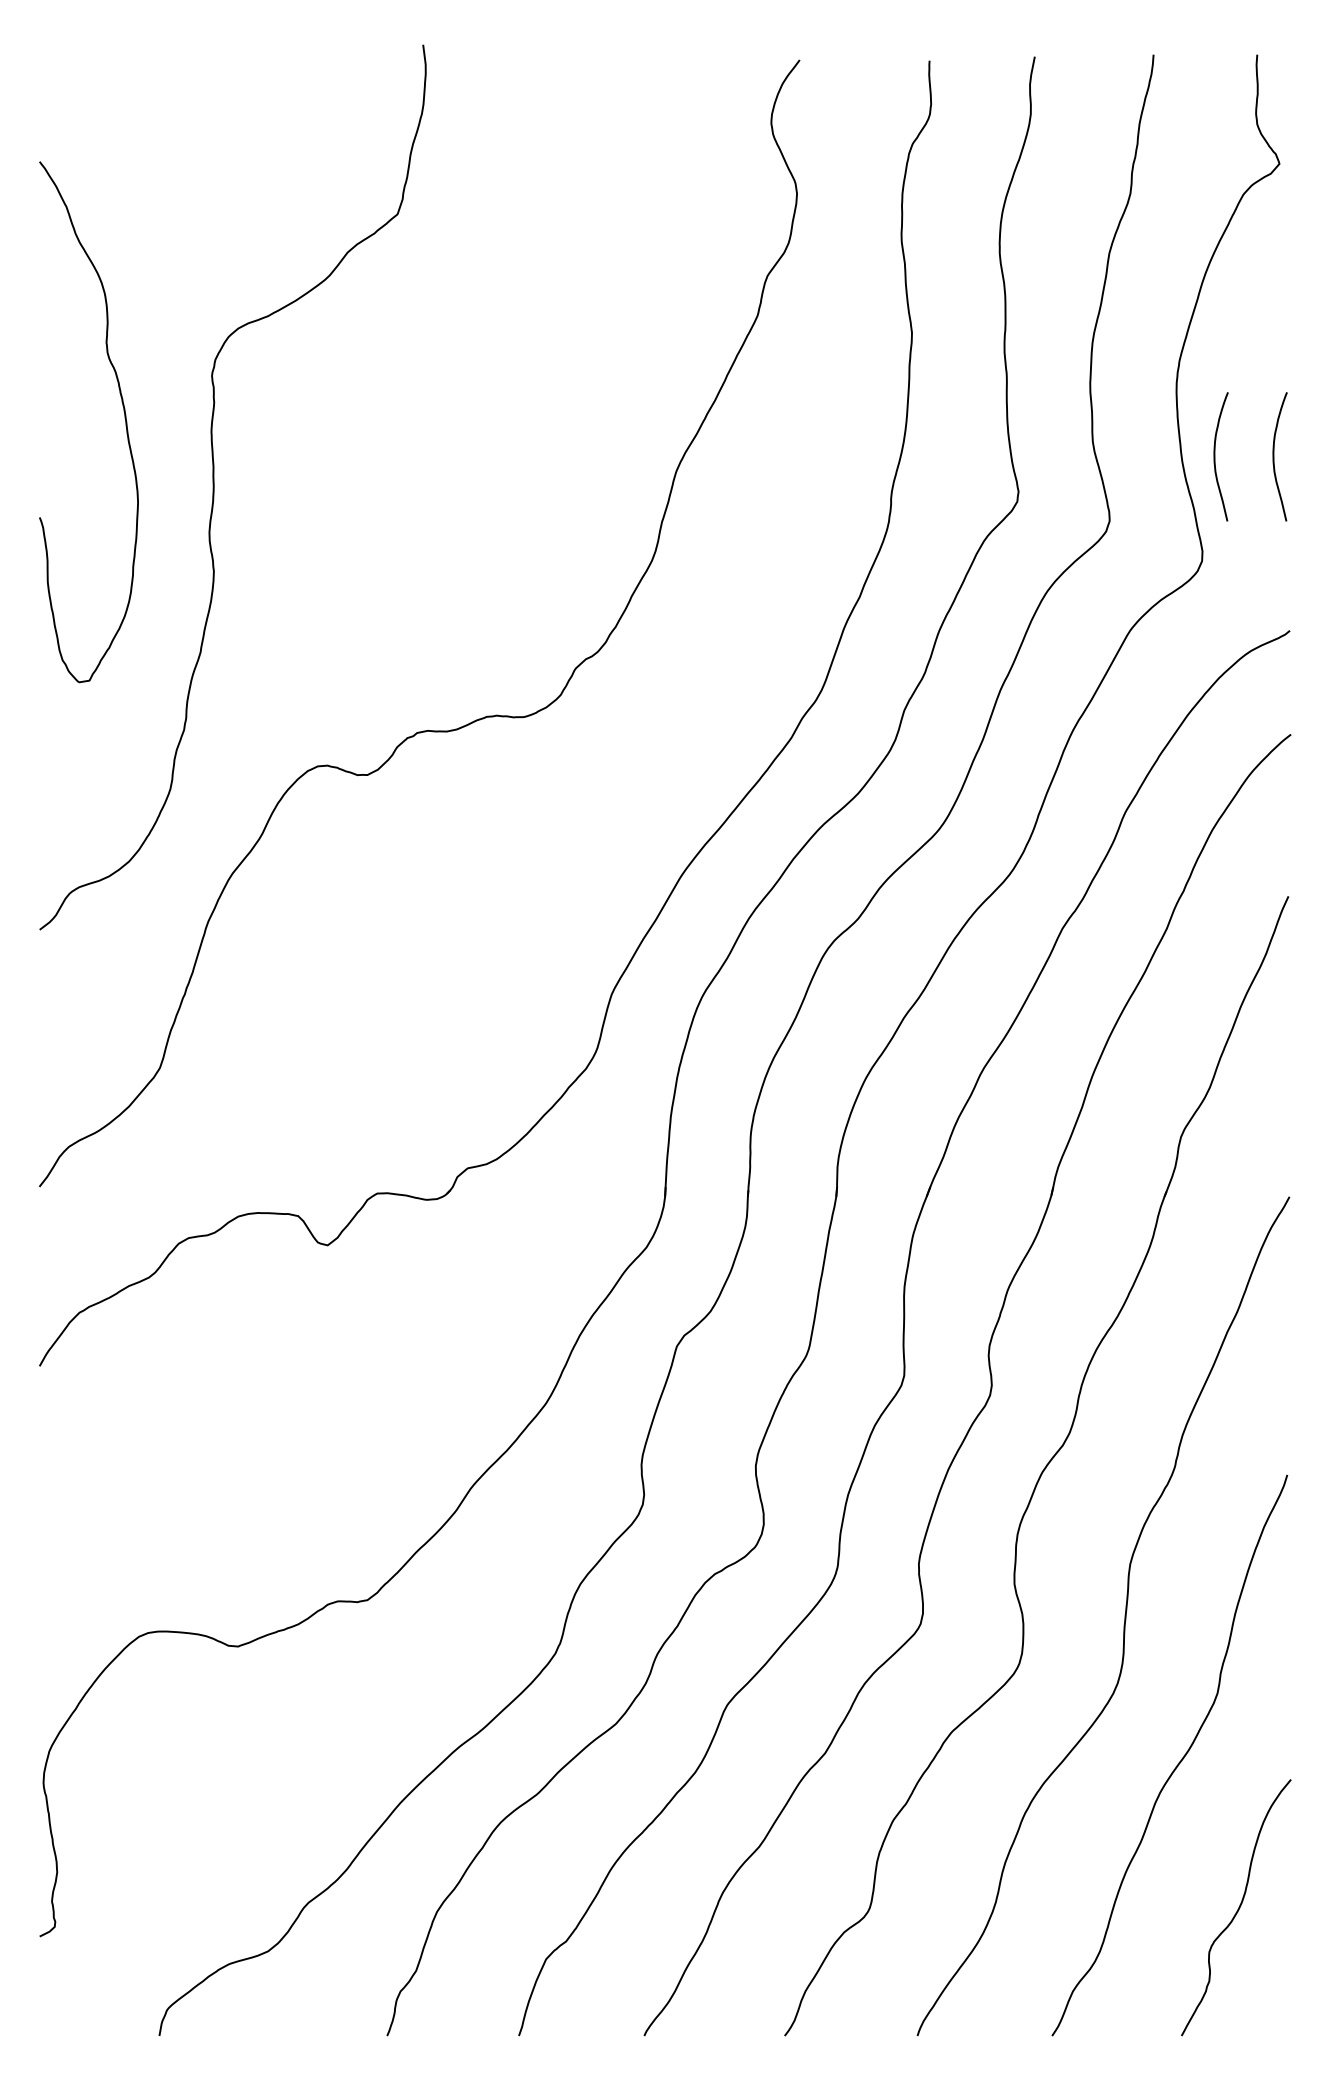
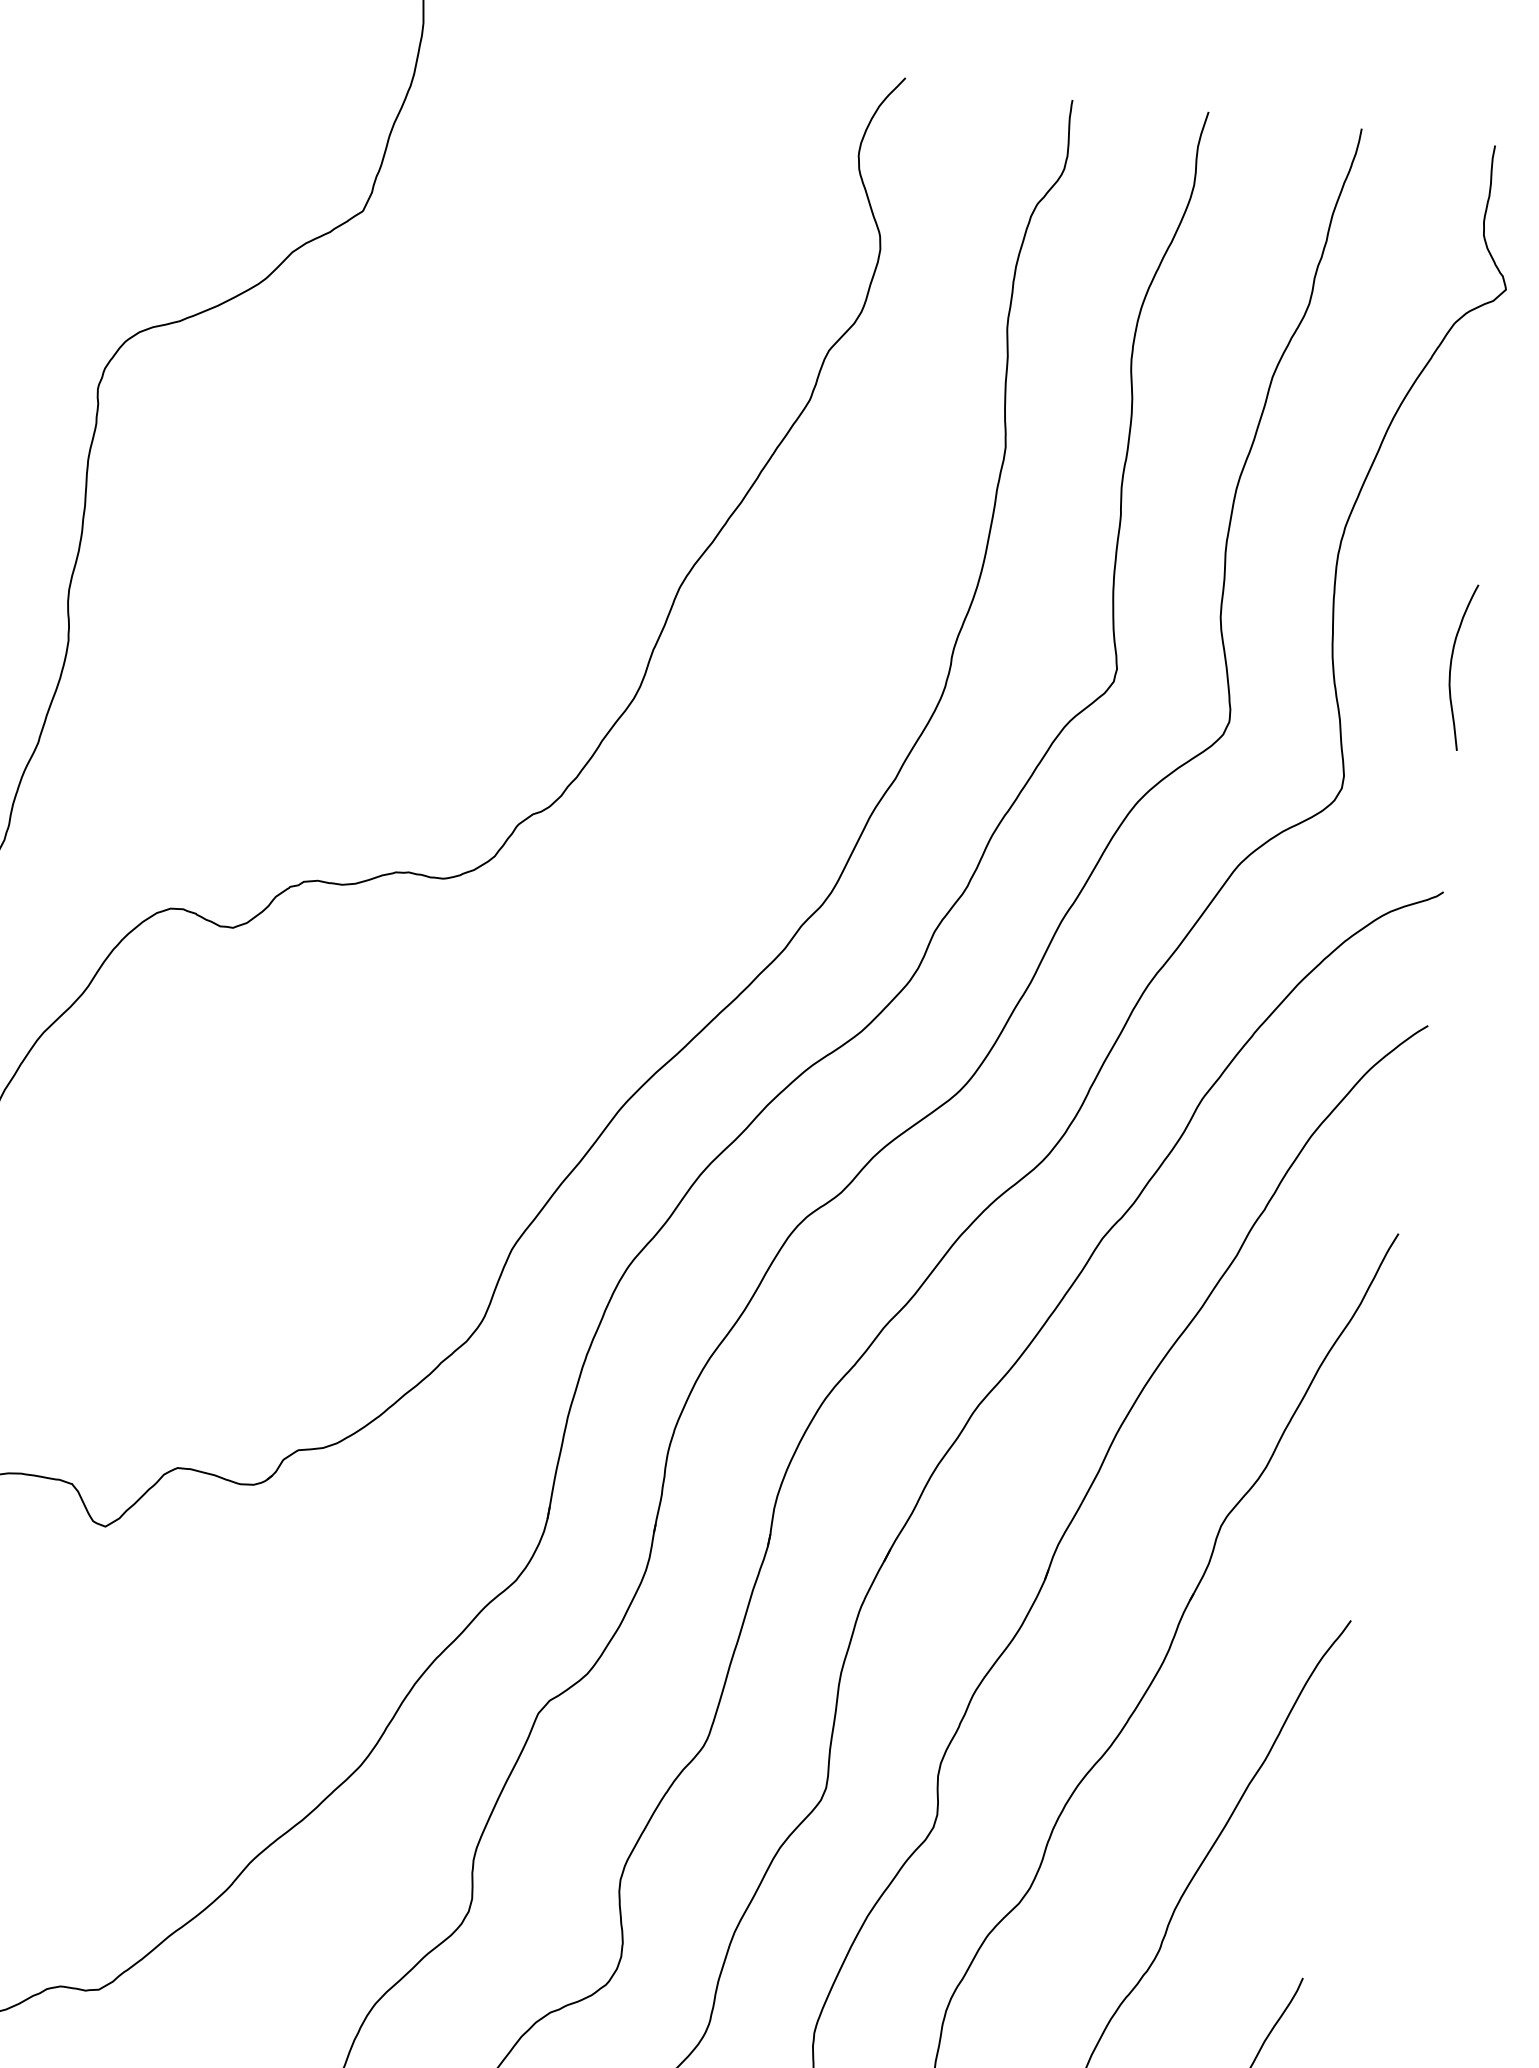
curve: (1215, 456) -> (1376, 655), removed

